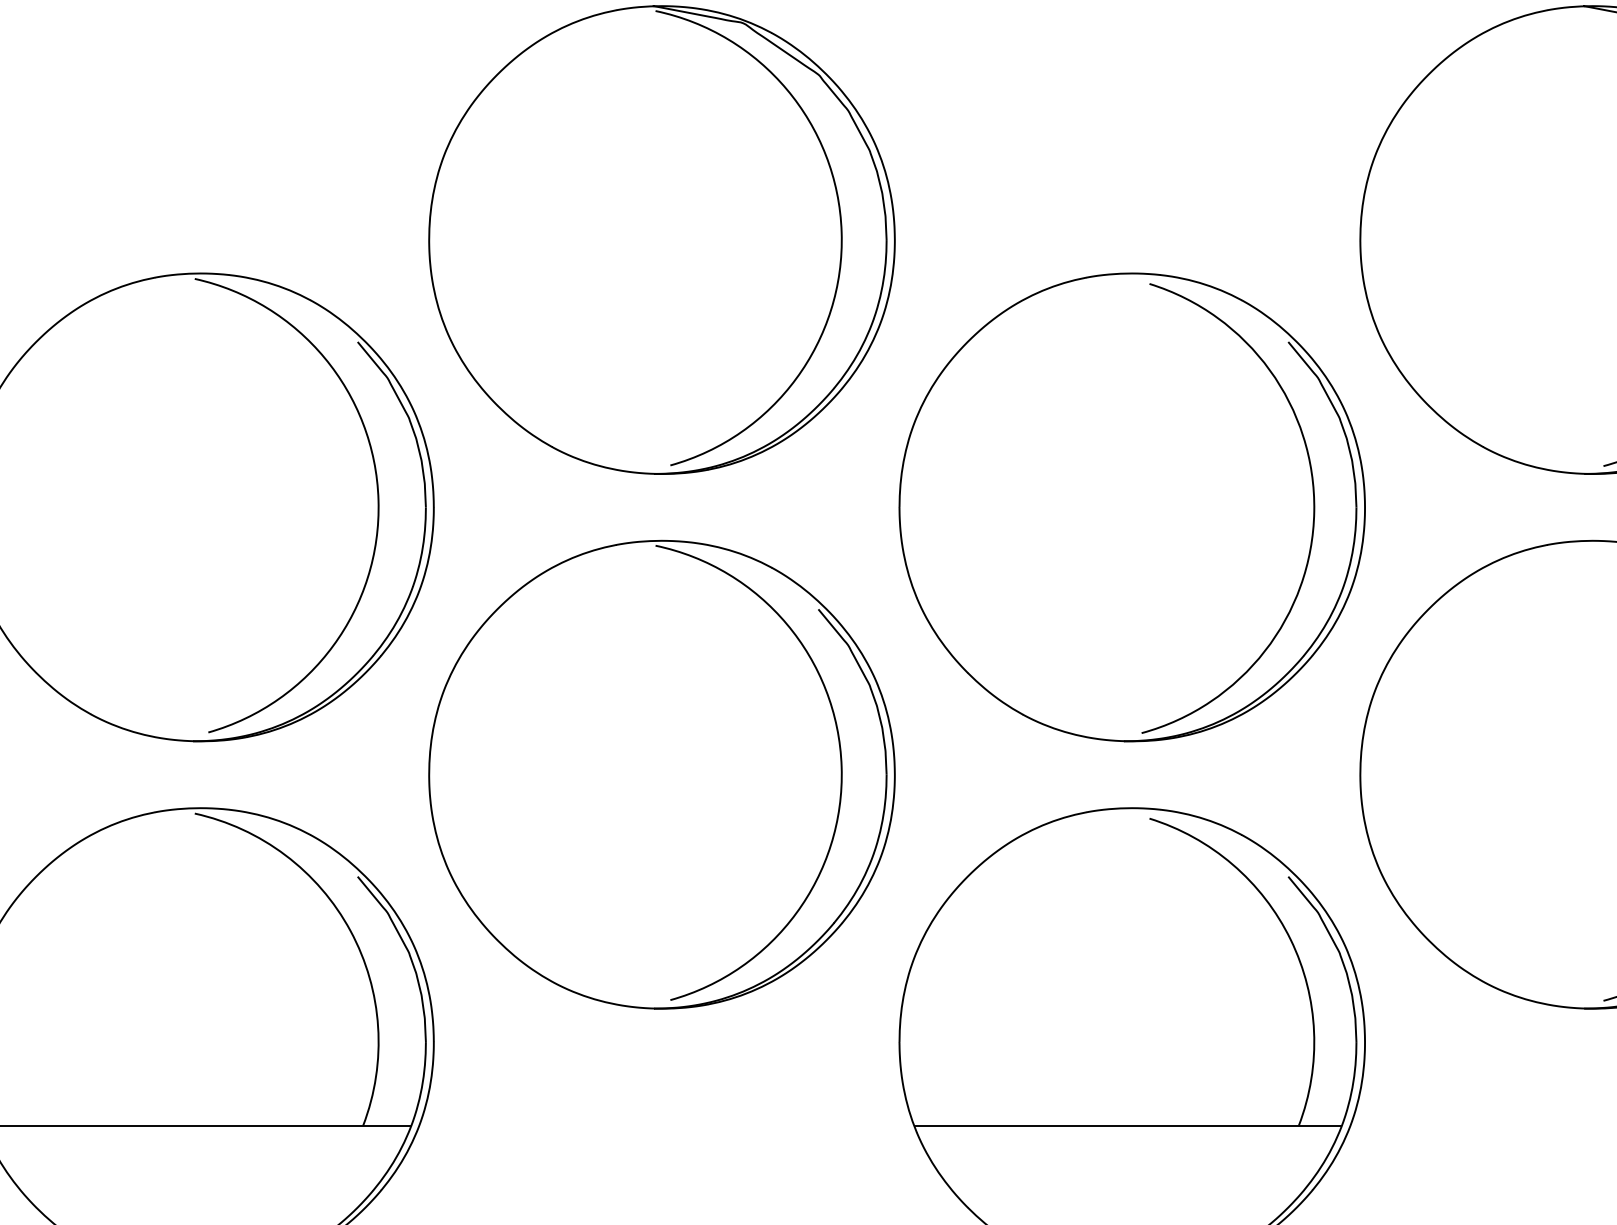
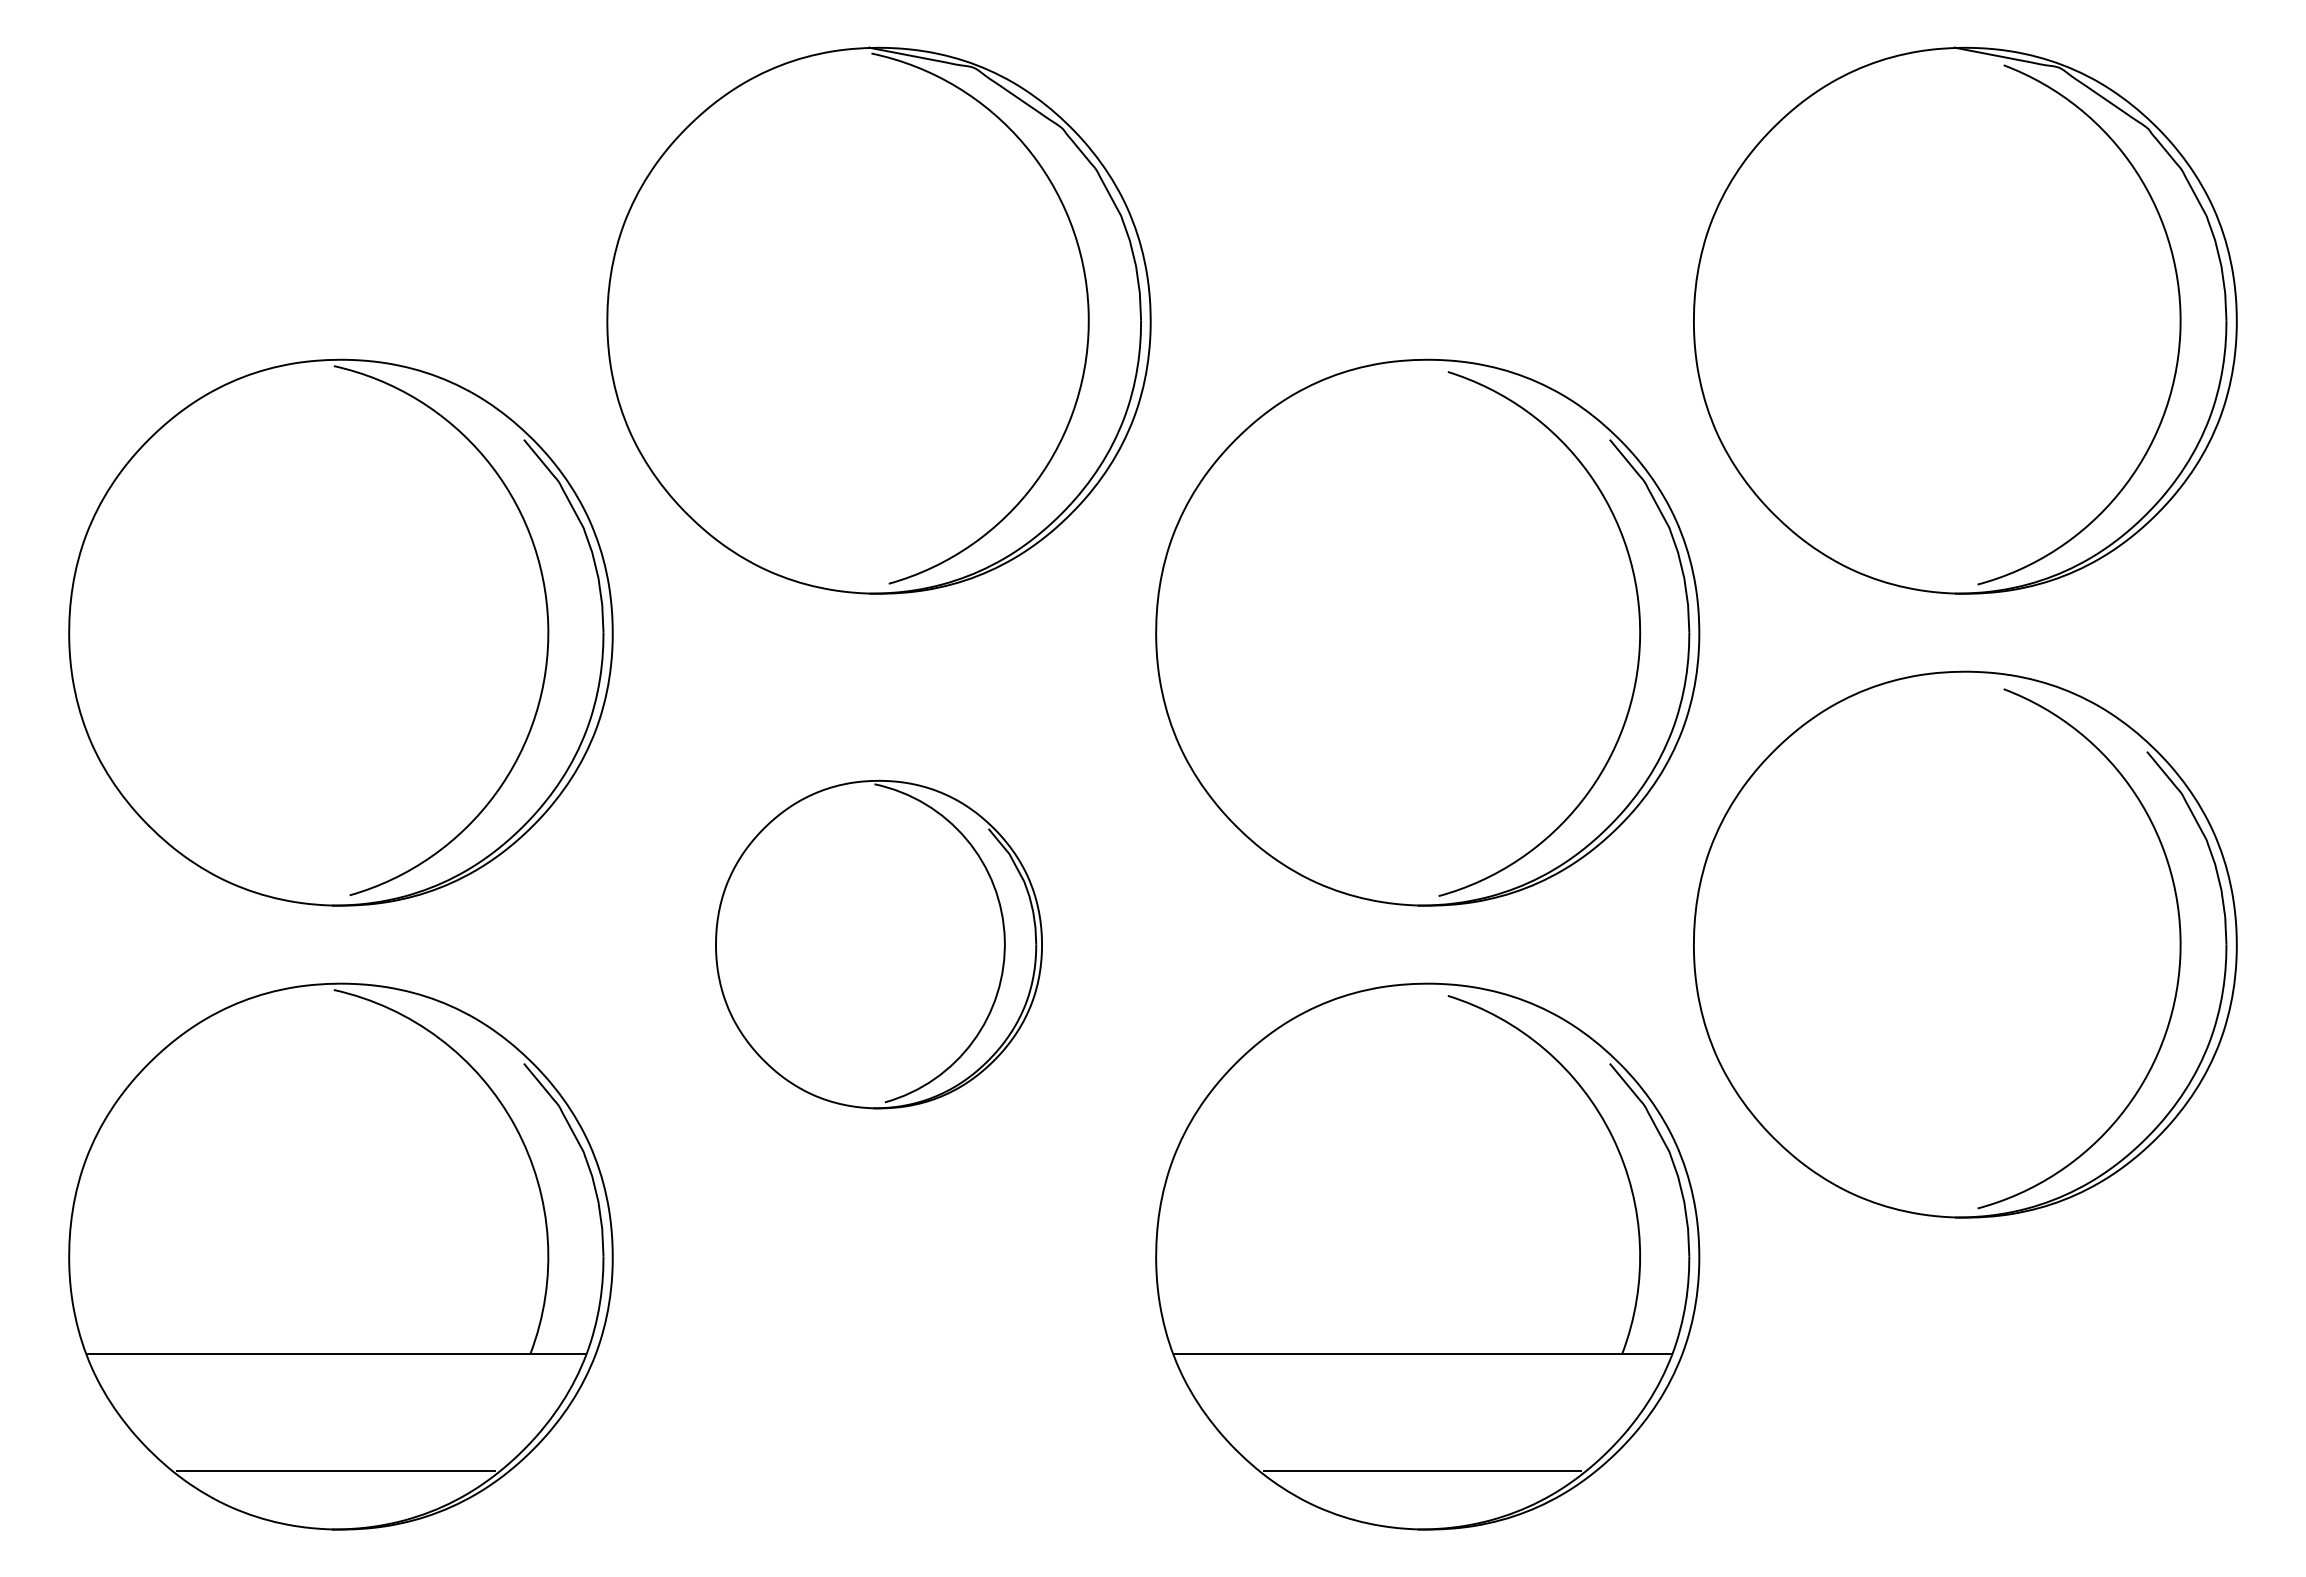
part: (661, 774) -> (878, 944), size x0.6

